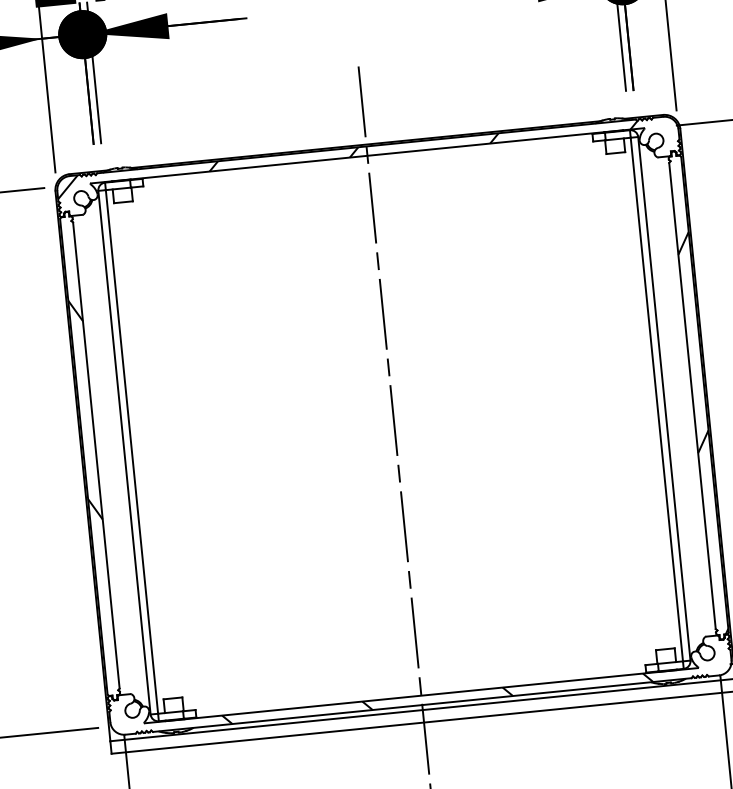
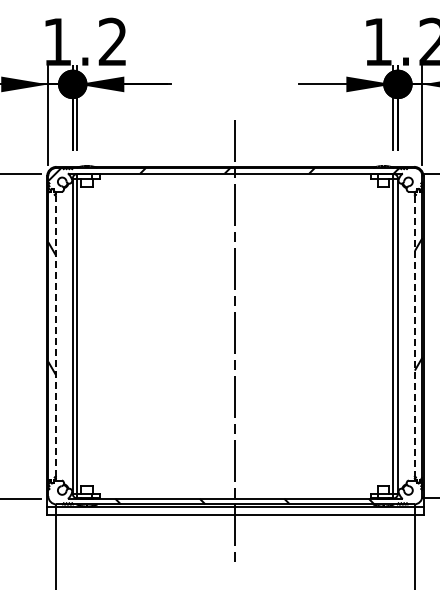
line: (691, 396) -> (414, 336), solid -> dashed
line: (95, 454) -> (55, 335), solid -> dashed

